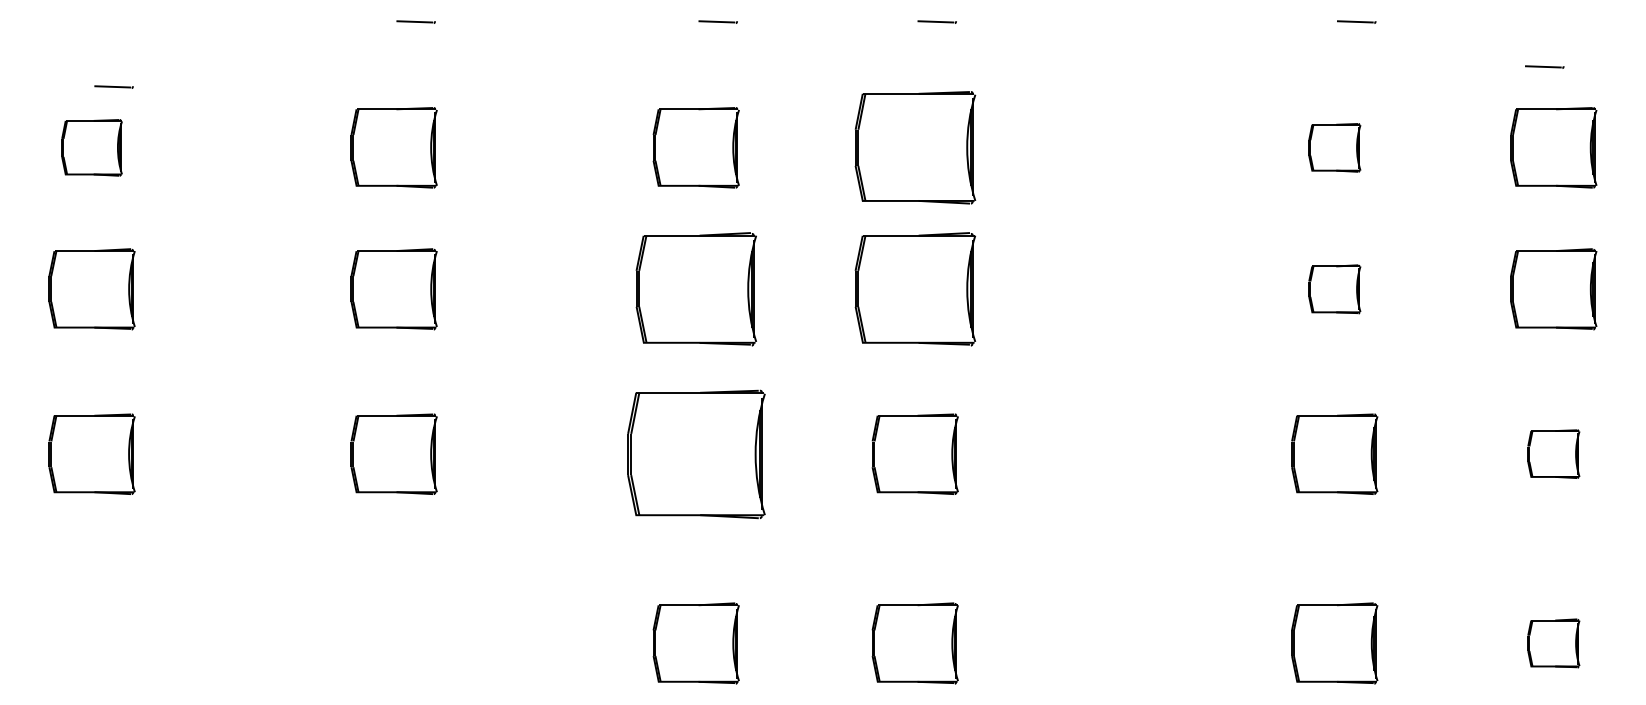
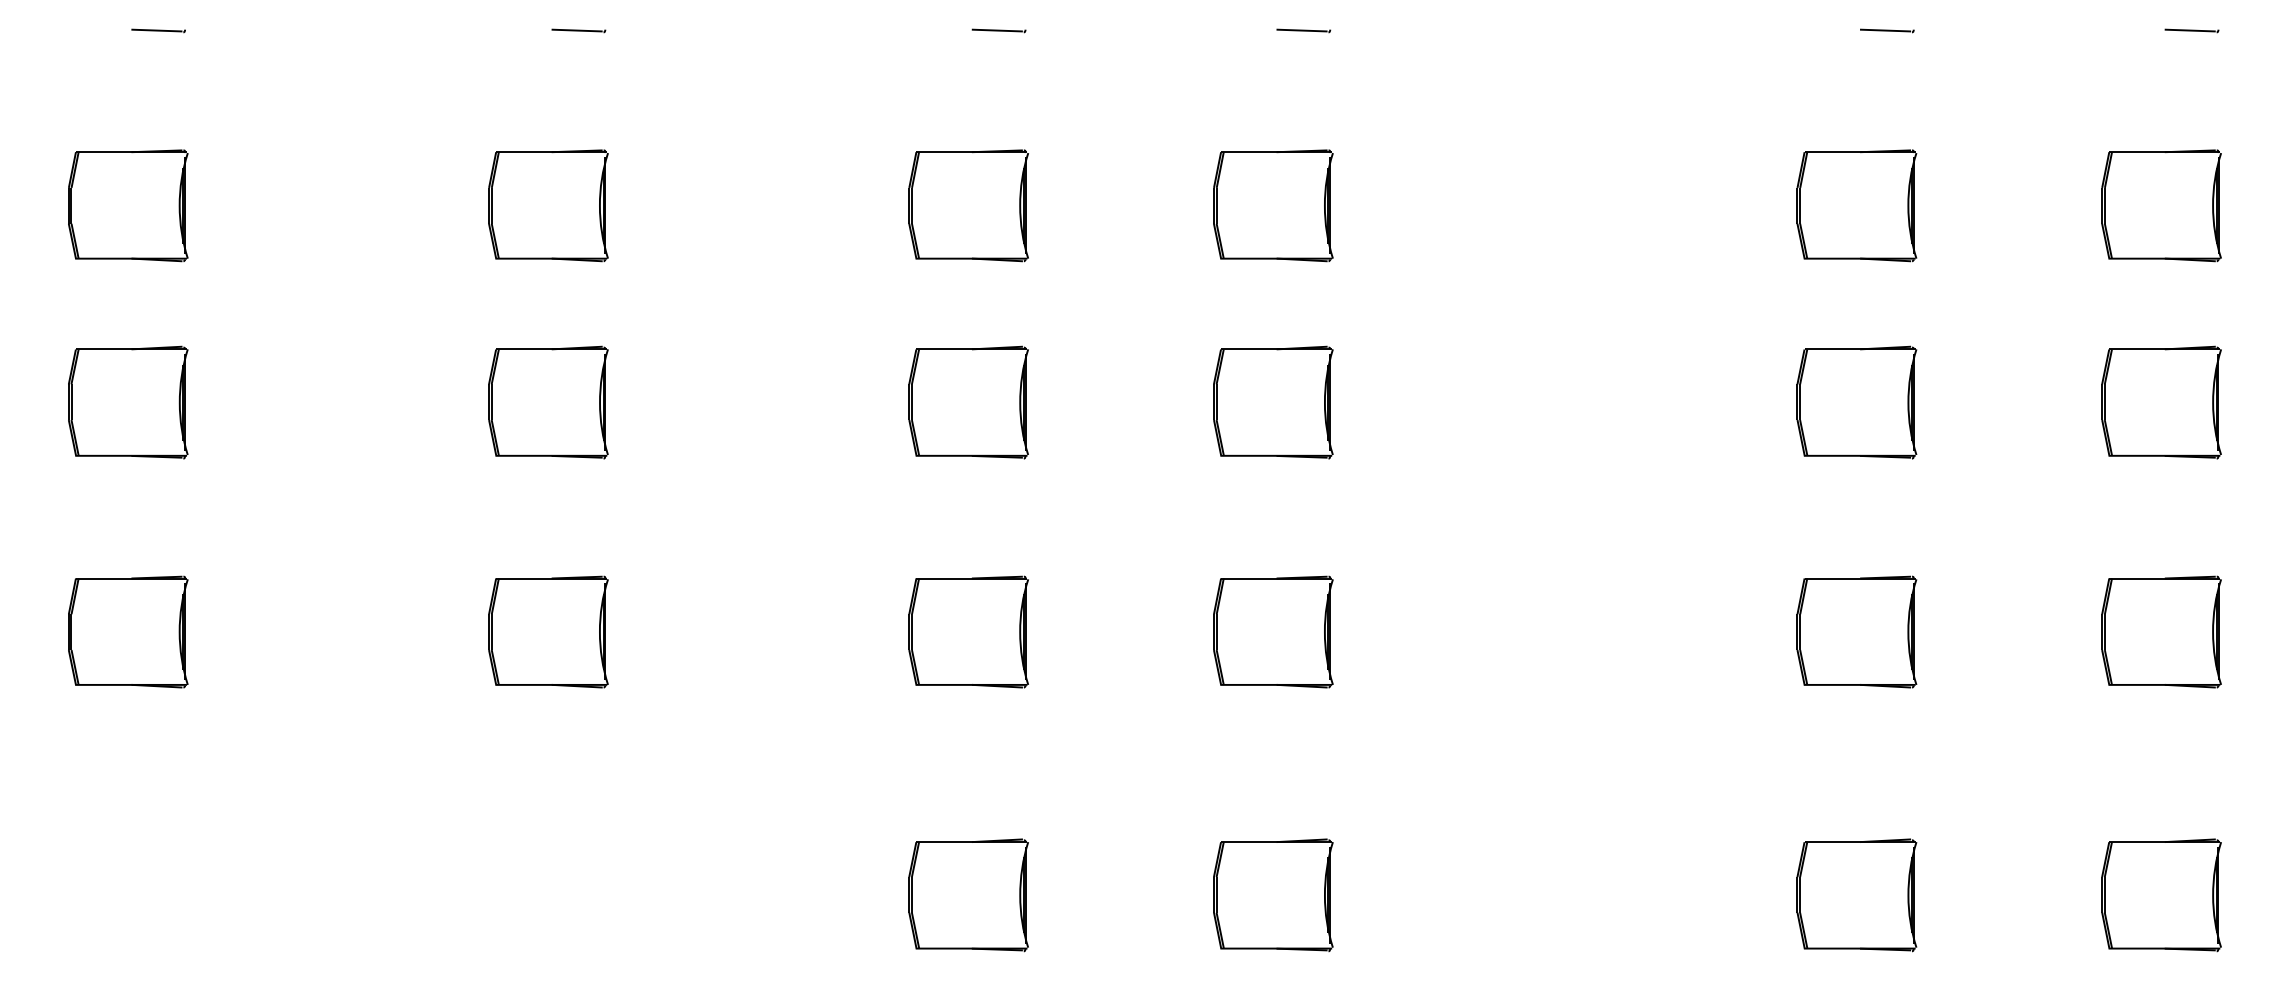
line: (1544, 66) -> (2191, 30), moved
line: (113, 86) -> (158, 30), moved
part: (91, 147) -> (127, 205), size x1.43
part: (914, 147) -> (1272, 205), size x0.71
part: (1334, 147) -> (1856, 205), size x1.67
part: (695, 289) -> (967, 402), size x0.71
part: (914, 289) -> (1272, 402), size x0.71
part: (1334, 289) -> (1856, 402), size x1.67
part: (695, 453) -> (967, 631), size x0.62
part: (1553, 453) -> (2161, 631), size x1.67
part: (1553, 643) -> (2161, 895), size x1.67

